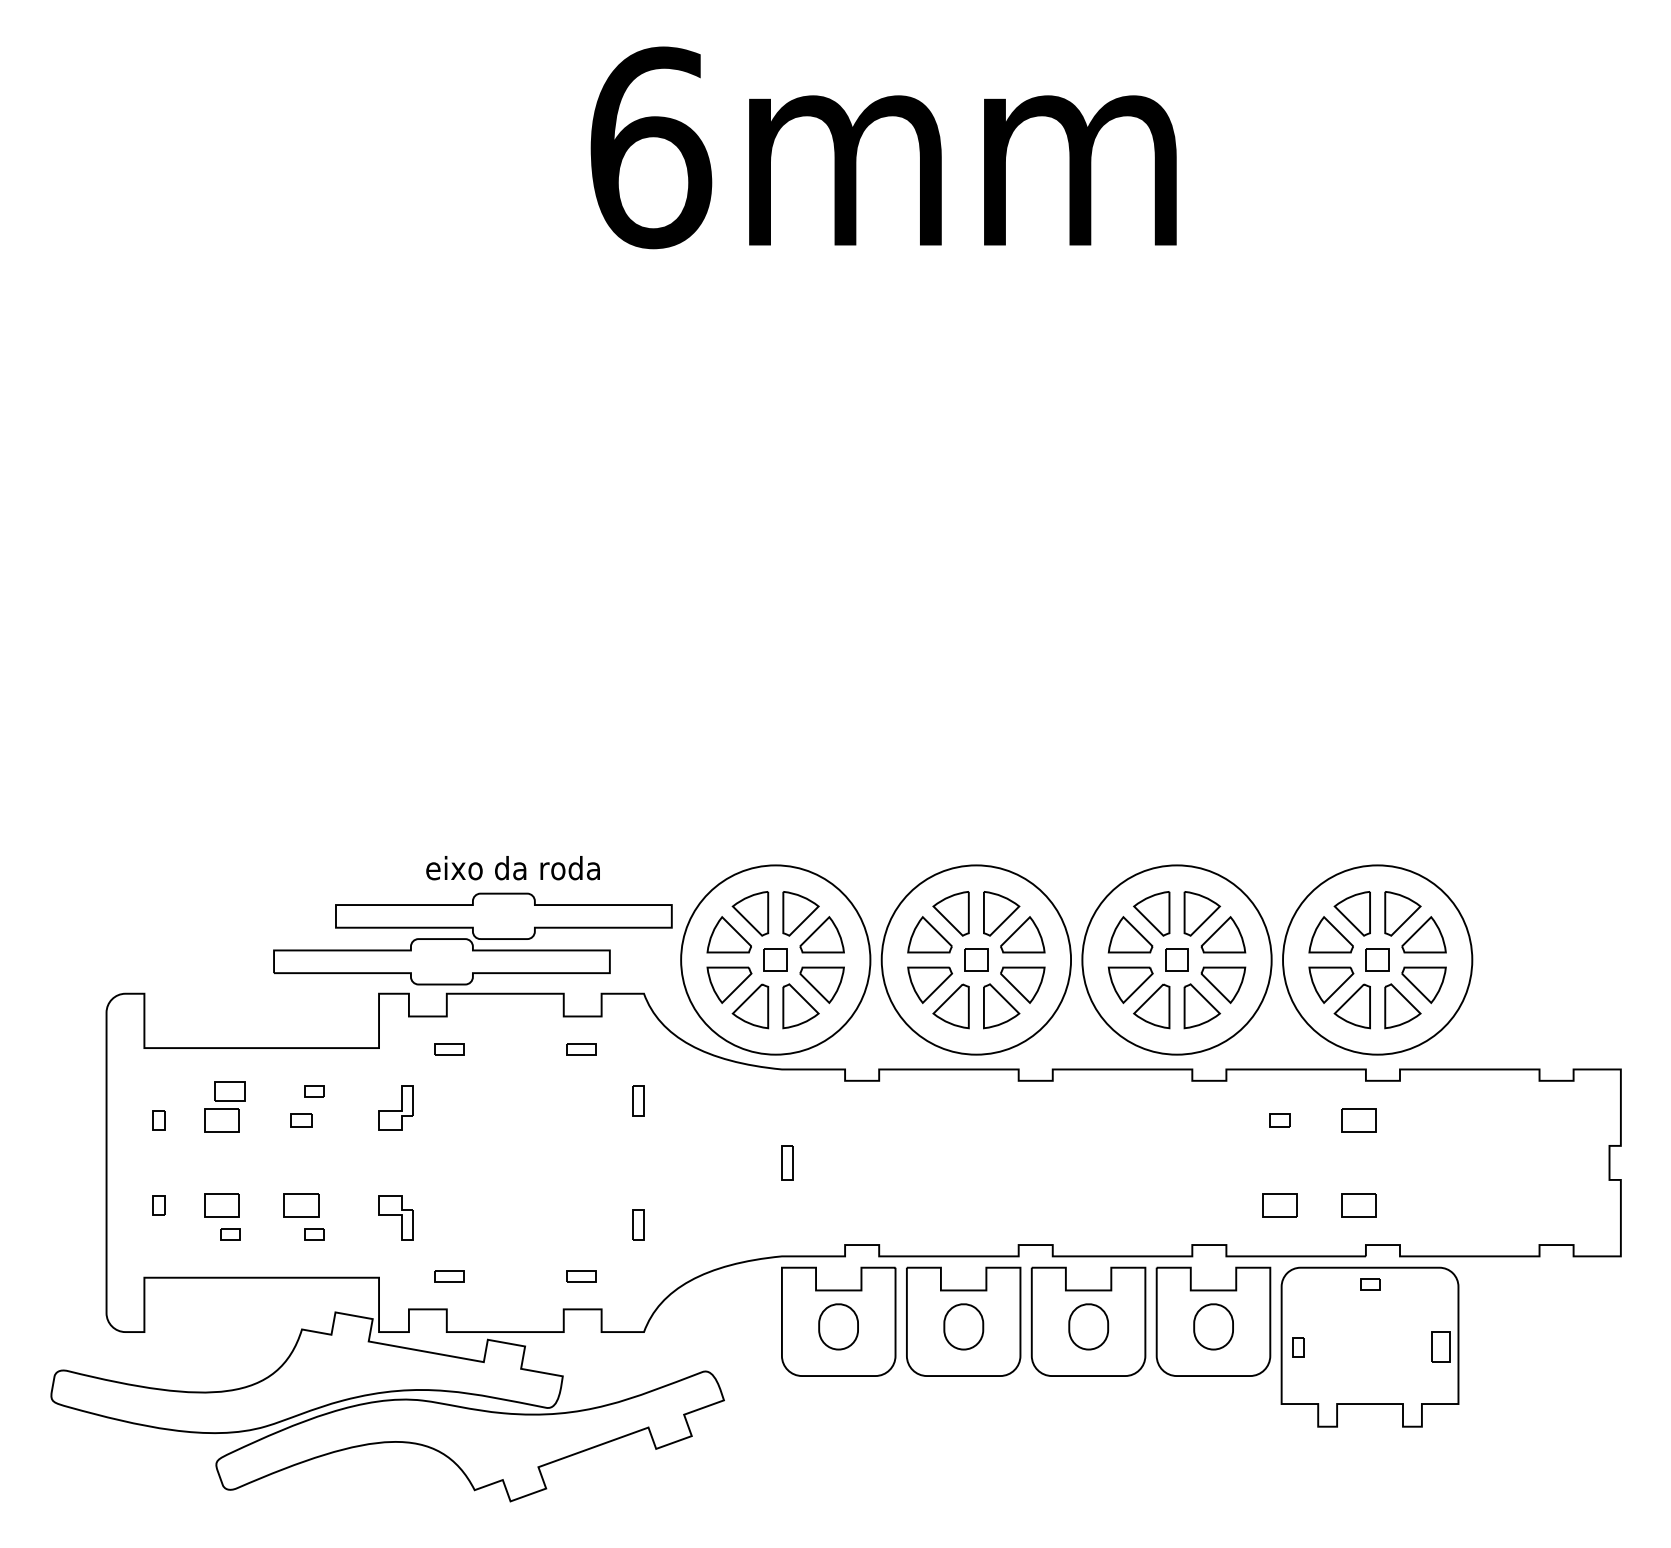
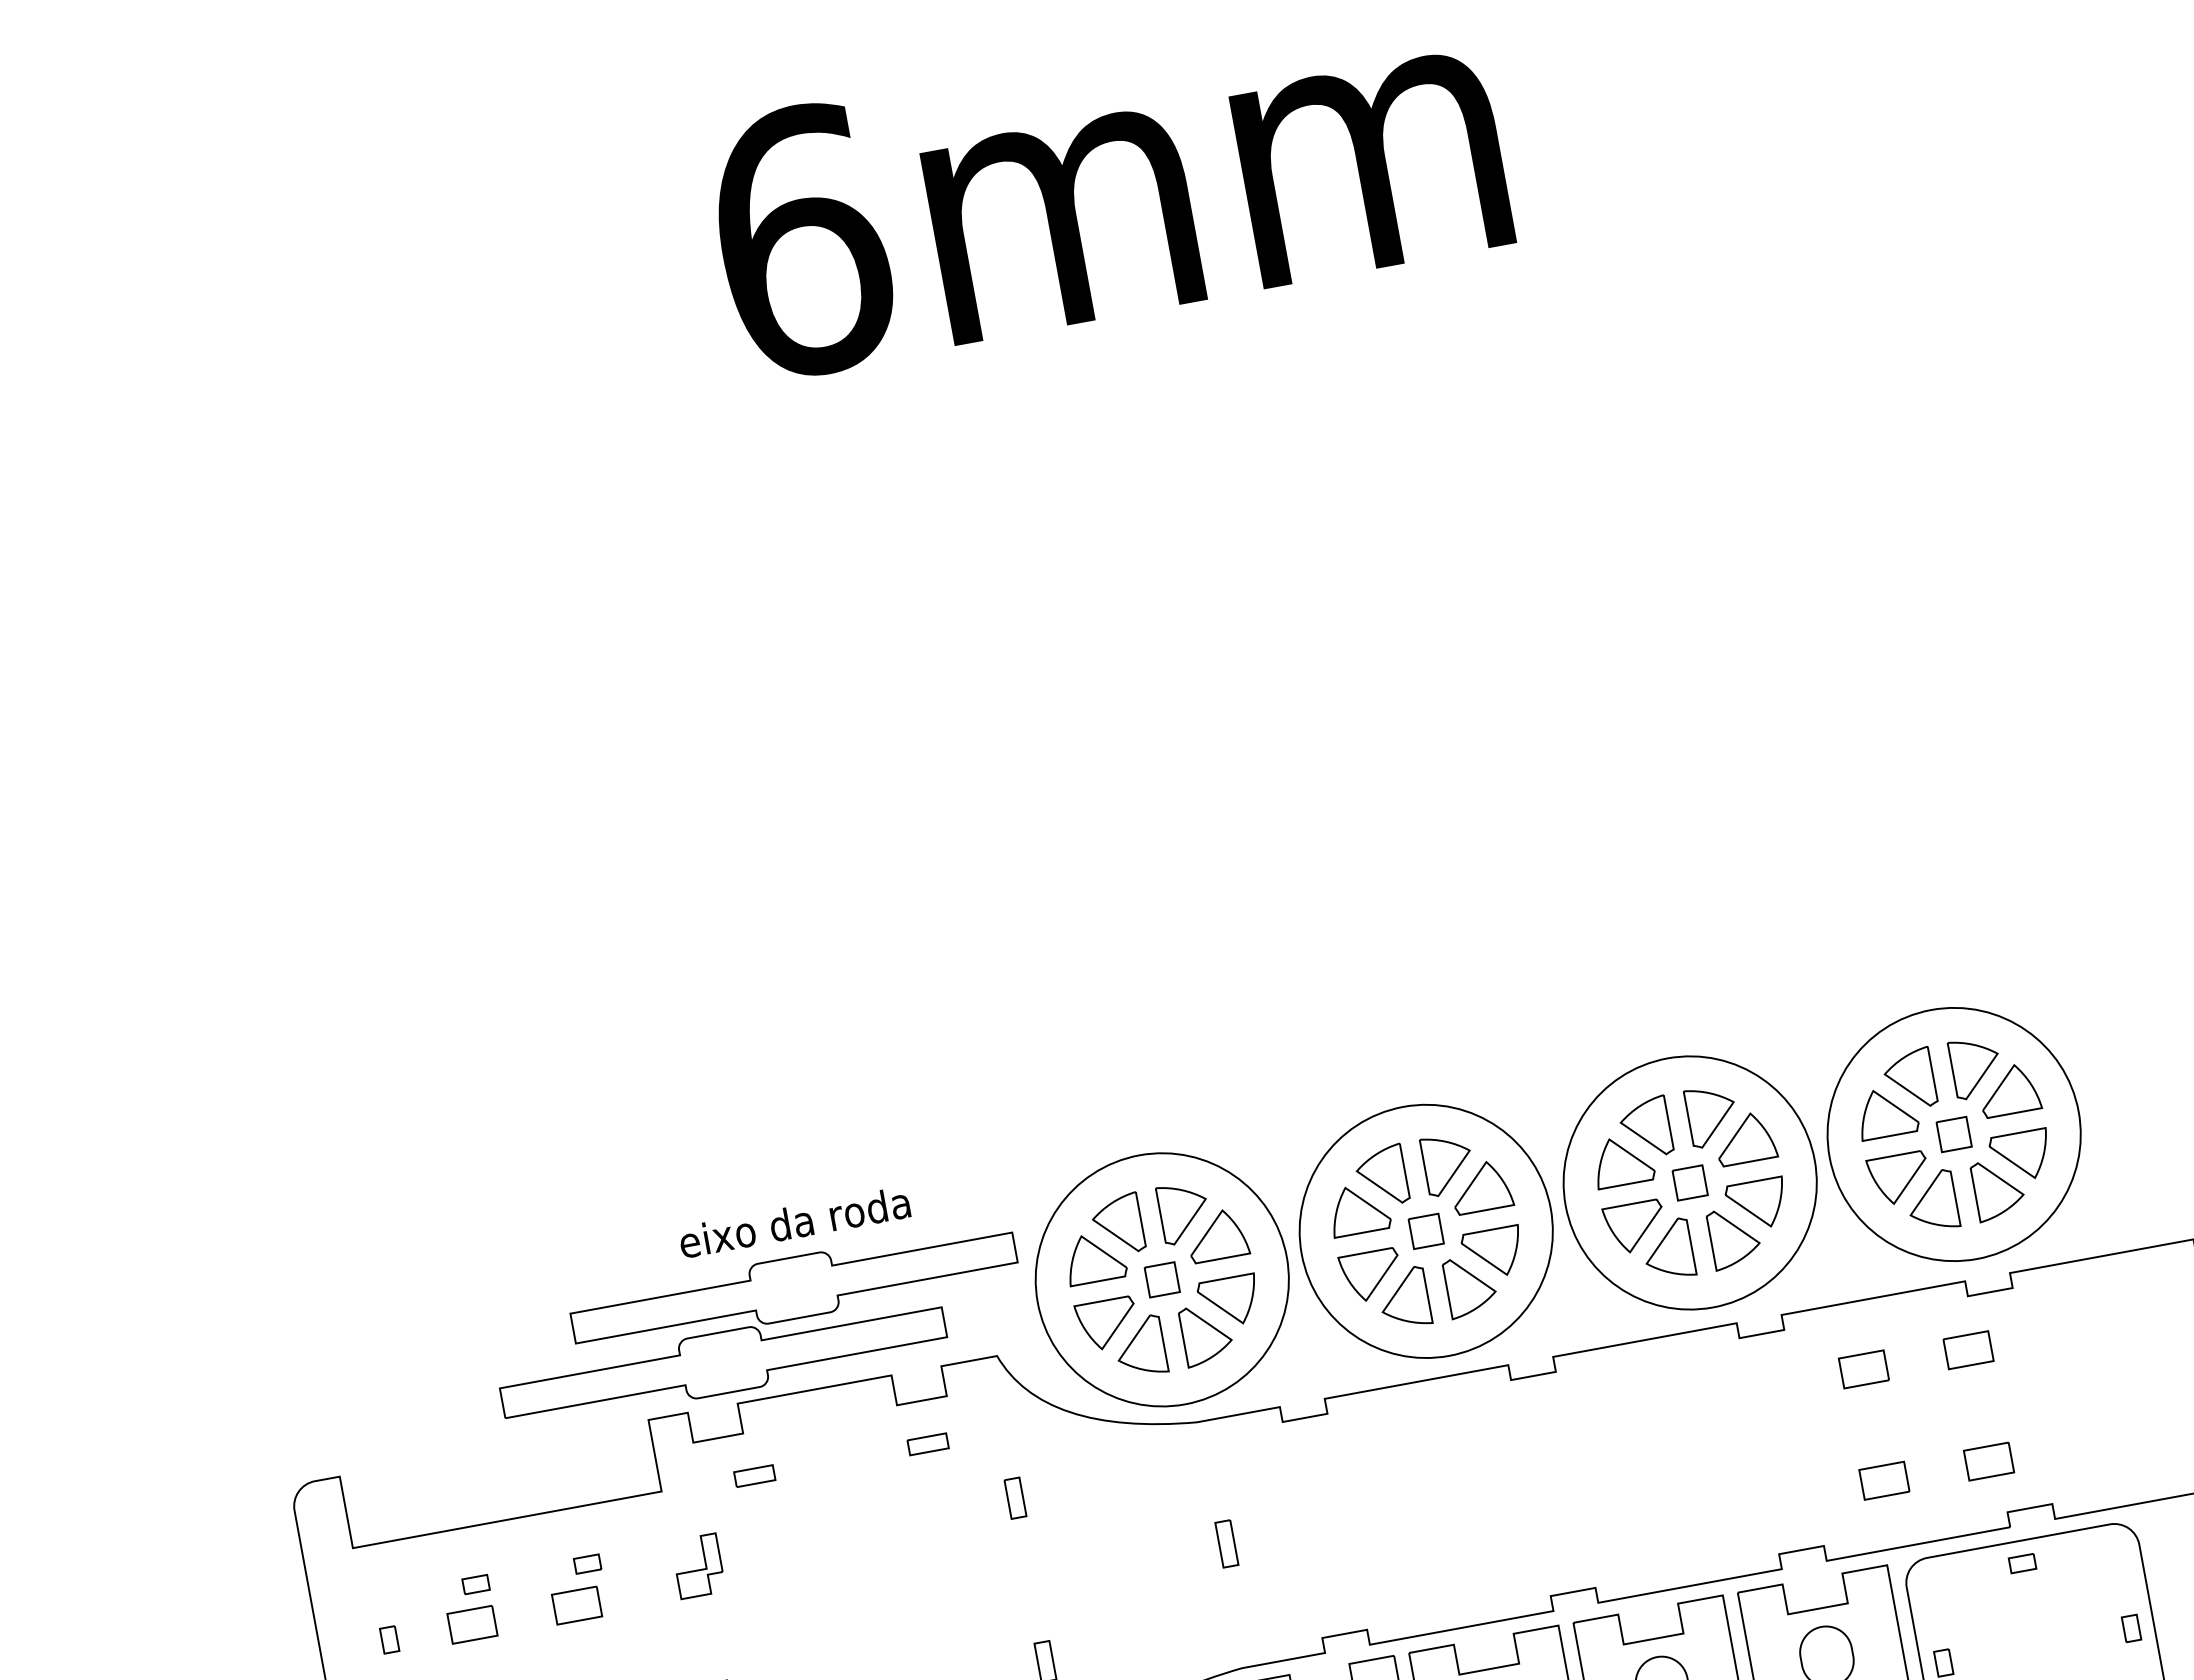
part: (230, 1091) -> (476, 1584), size x0.62
part: (301, 1120) -> (577, 1605), size x1.67
part: (1279, 1120) -> (1863, 1369), size x1.67
part: (1441, 1347) -> (2131, 1628), size x0.62

